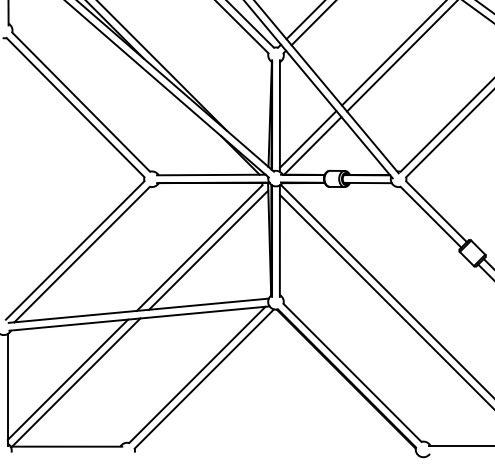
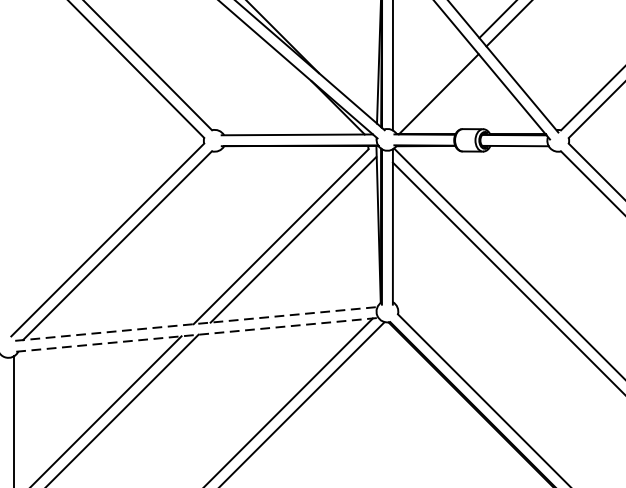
line: (307, 139) -> (431, 85), removed
line: (138, 310) -> (195, 323), solid -> dashed
line: (139, 318) -> (197, 334), solid -> dashed

